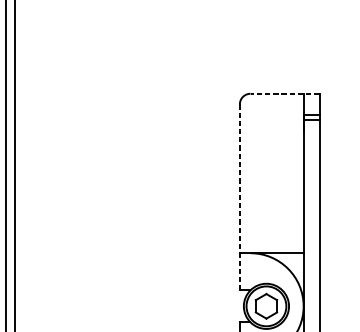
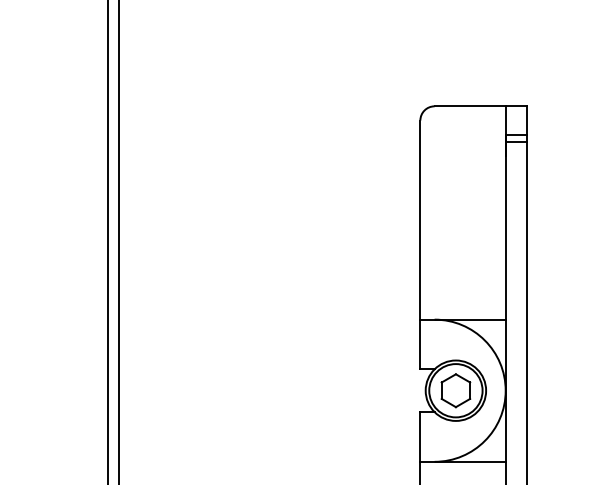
line: (284, 93) -> (480, 106), dashed -> solid
line: (239, 197) -> (420, 244), dashed -> solid

